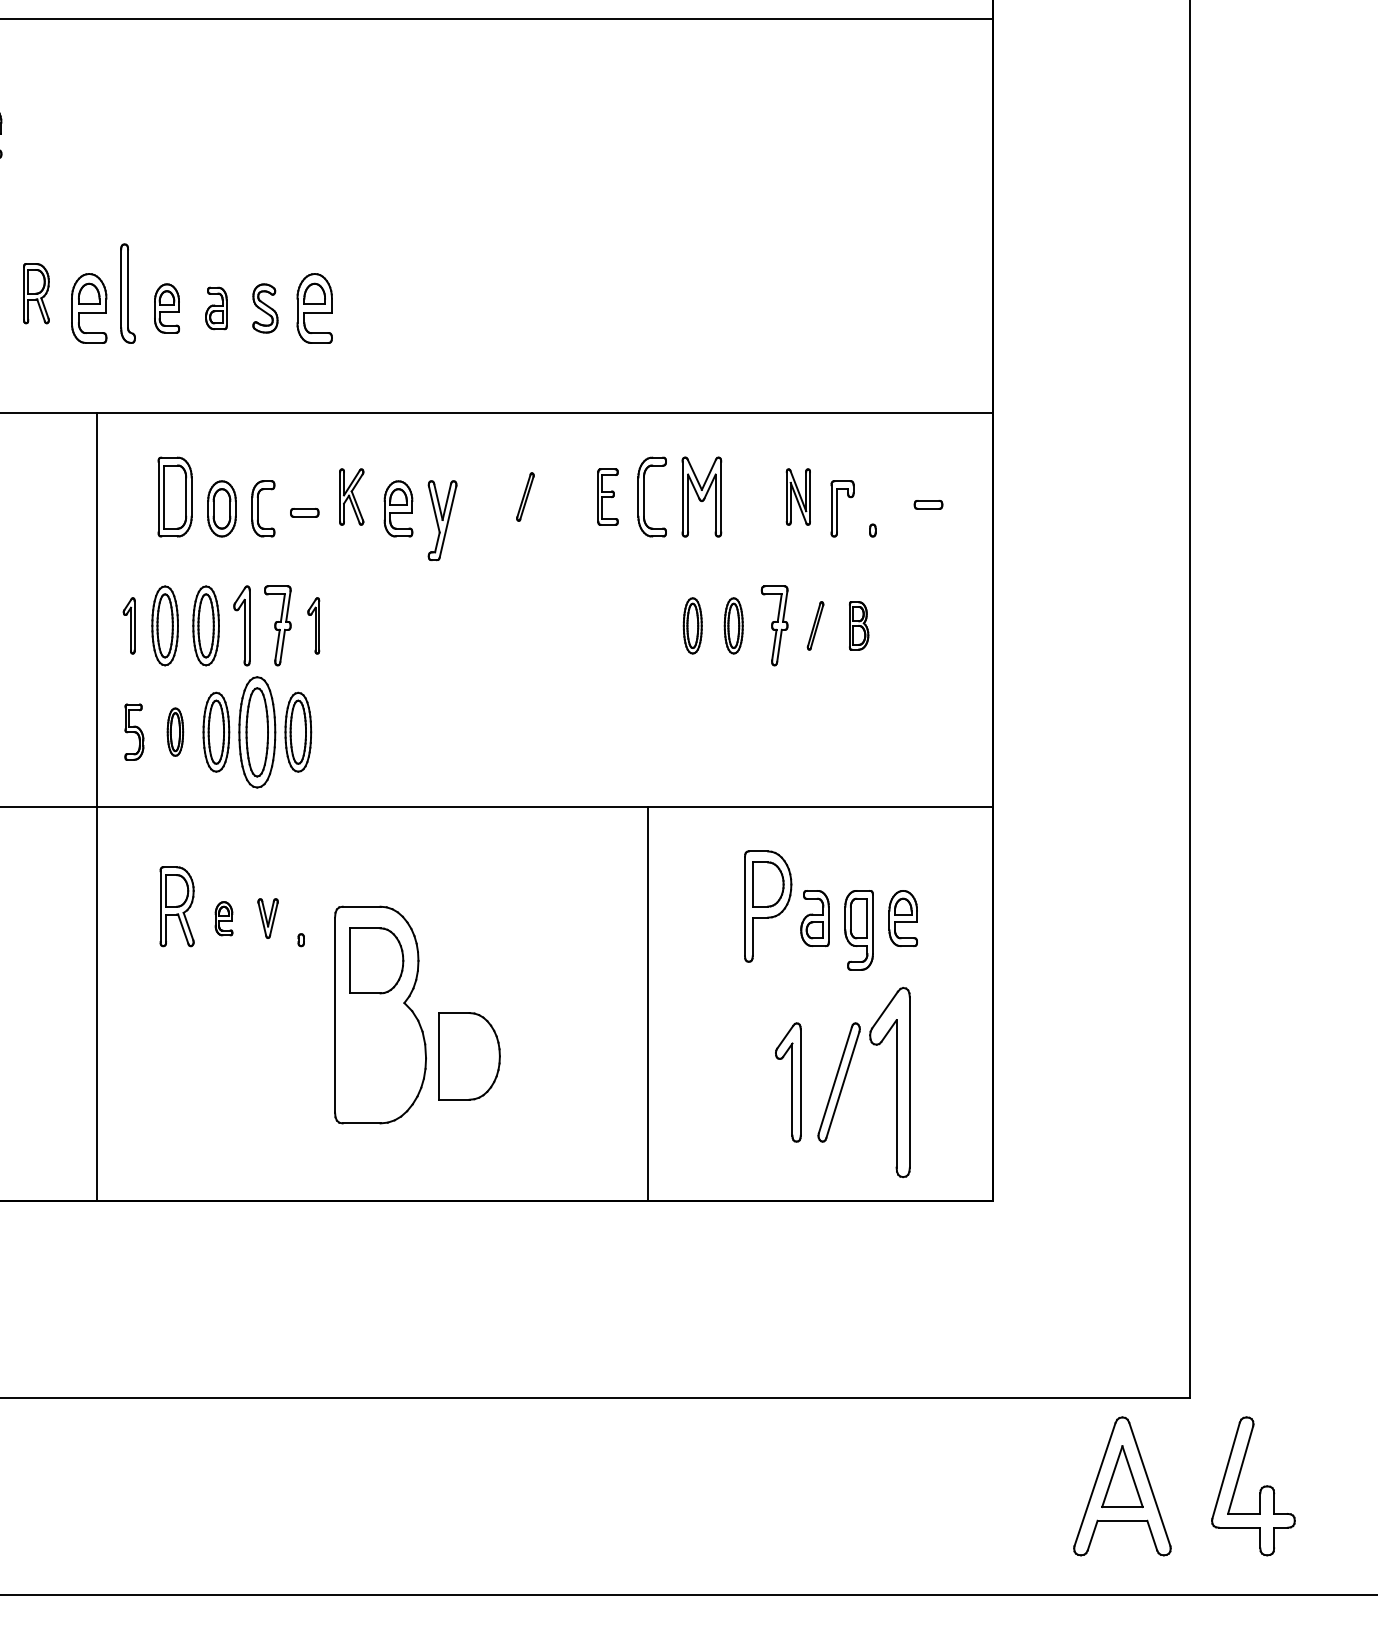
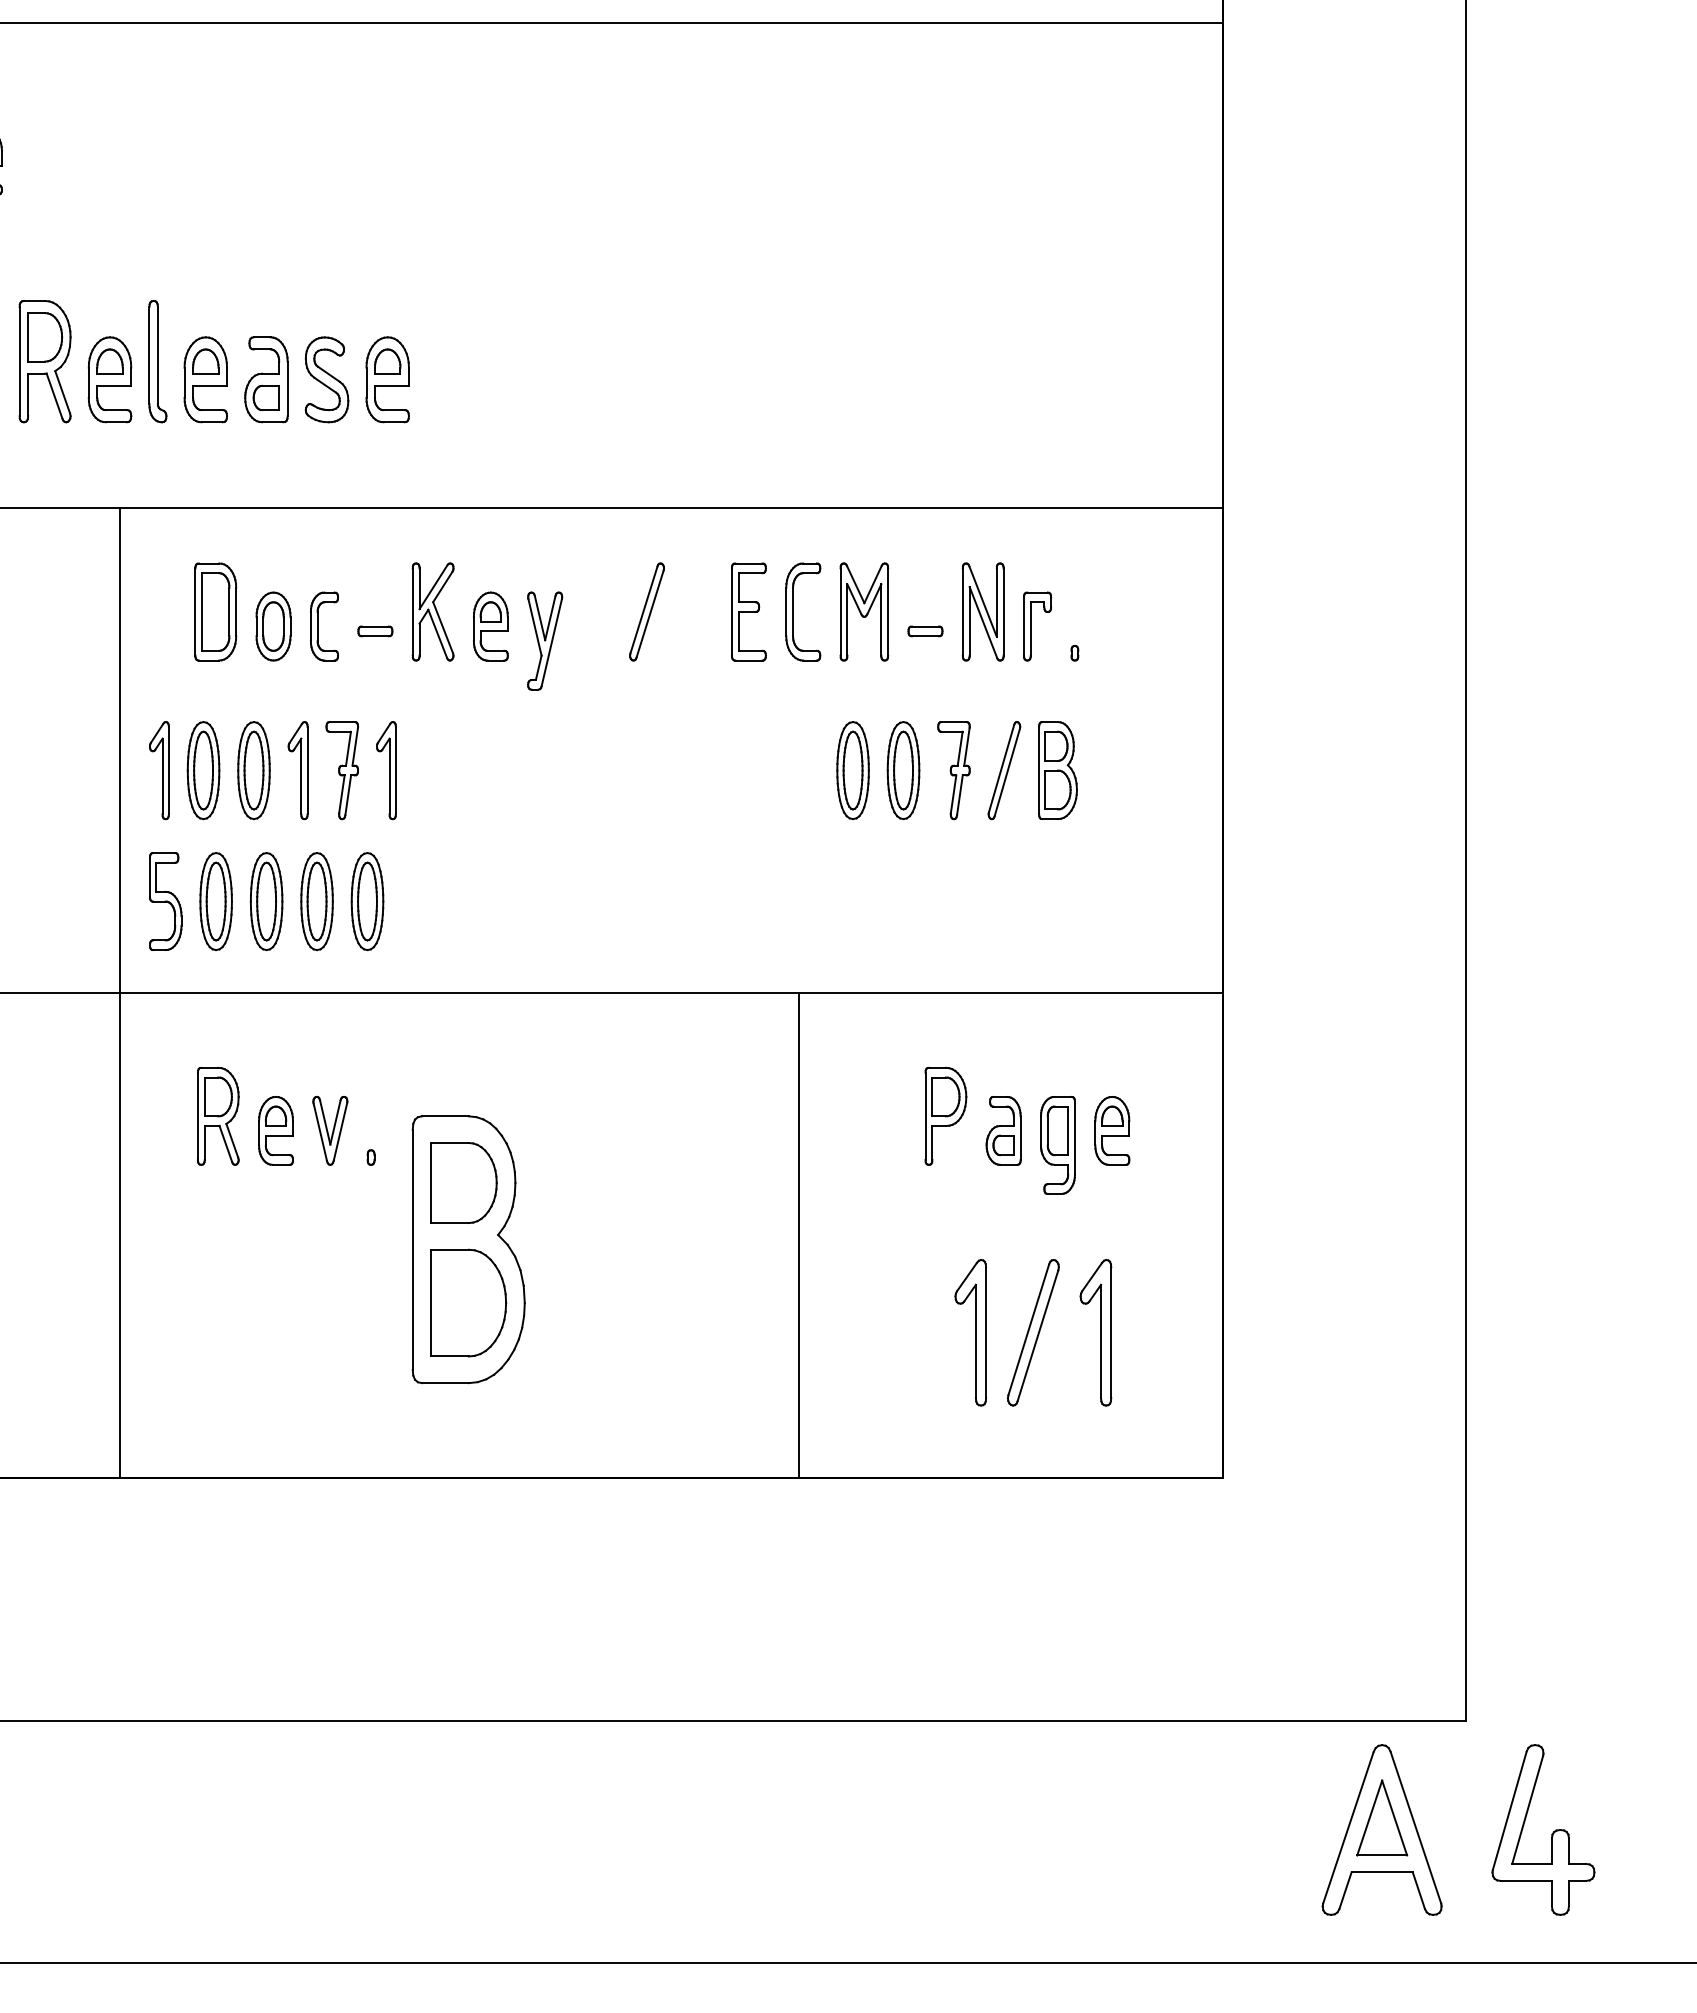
part: (36, 293) -> (45, 361), size x1.67
part: (166, 308) -> (205, 379), size x1.43
part: (216, 308) -> (266, 379), size x1.67
part: (265, 308) -> (327, 379), size x1.43
part: (351, 496) -> (432, 611), size x1.43
part: (525, 496) -> (647, 611), size x1.67
part: (607, 496) -> (748, 611), size x1.43
part: (798, 496) -> (983, 611), size x1.43
part: (928, 504) -> (925, 630), moved
part: (128, 625) -> (158, 770), size x1.43
part: (313, 625) -> (386, 770), size x1.43
part: (692, 625) -> (852, 770), size x1.43
part: (733, 625) -> (903, 770), size x1.43
part: (815, 625) -> (1004, 770), size x1.67
part: (858, 625) -> (1057, 770), size x1.67
part: (134, 731) -> (165, 900), size x1.43
part: (175, 731) -> (216, 900), size x1.67
part: (257, 731) -> (317, 900), size x0.71
part: (767, 906) -> (945, 1116), size x0.71
part: (223, 918) -> (275, 1130), size x1.67
part: (267, 918) -> (329, 1130), size x1.43
part: (469, 1056) -> (468, 1303), moved
part: (889, 1082) -> (1095, 1332), size x0.62

